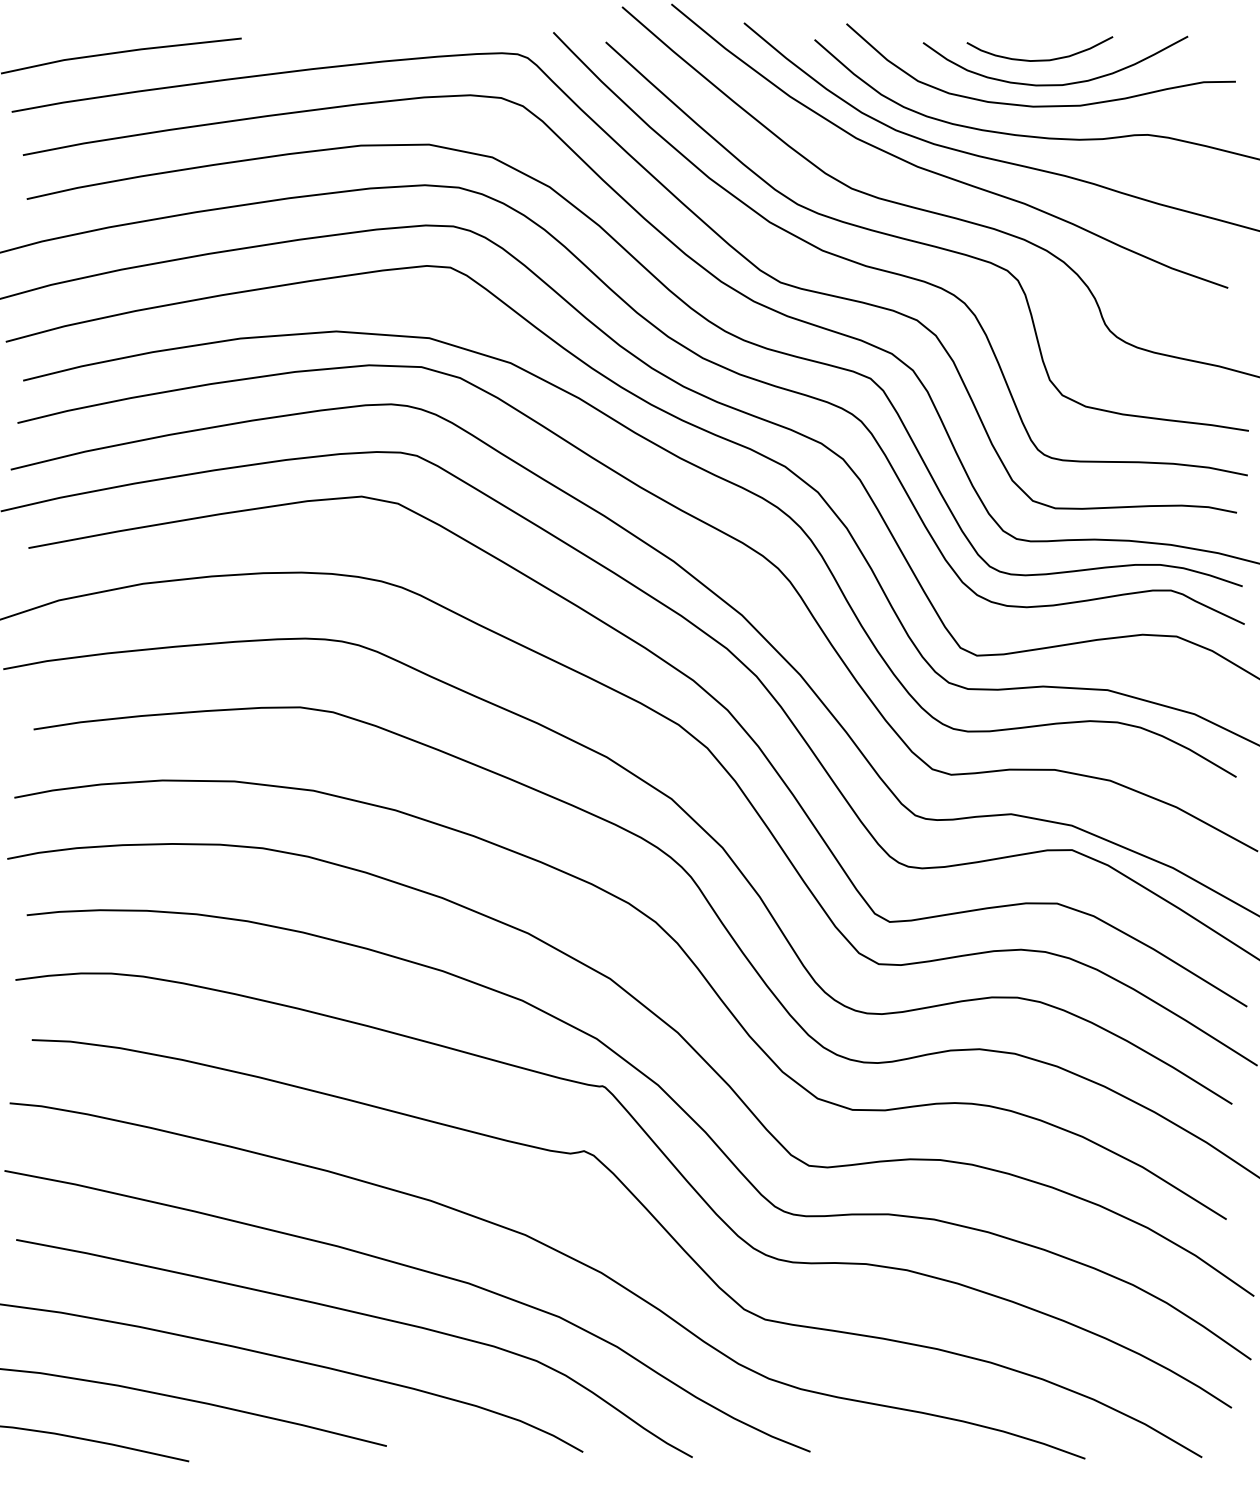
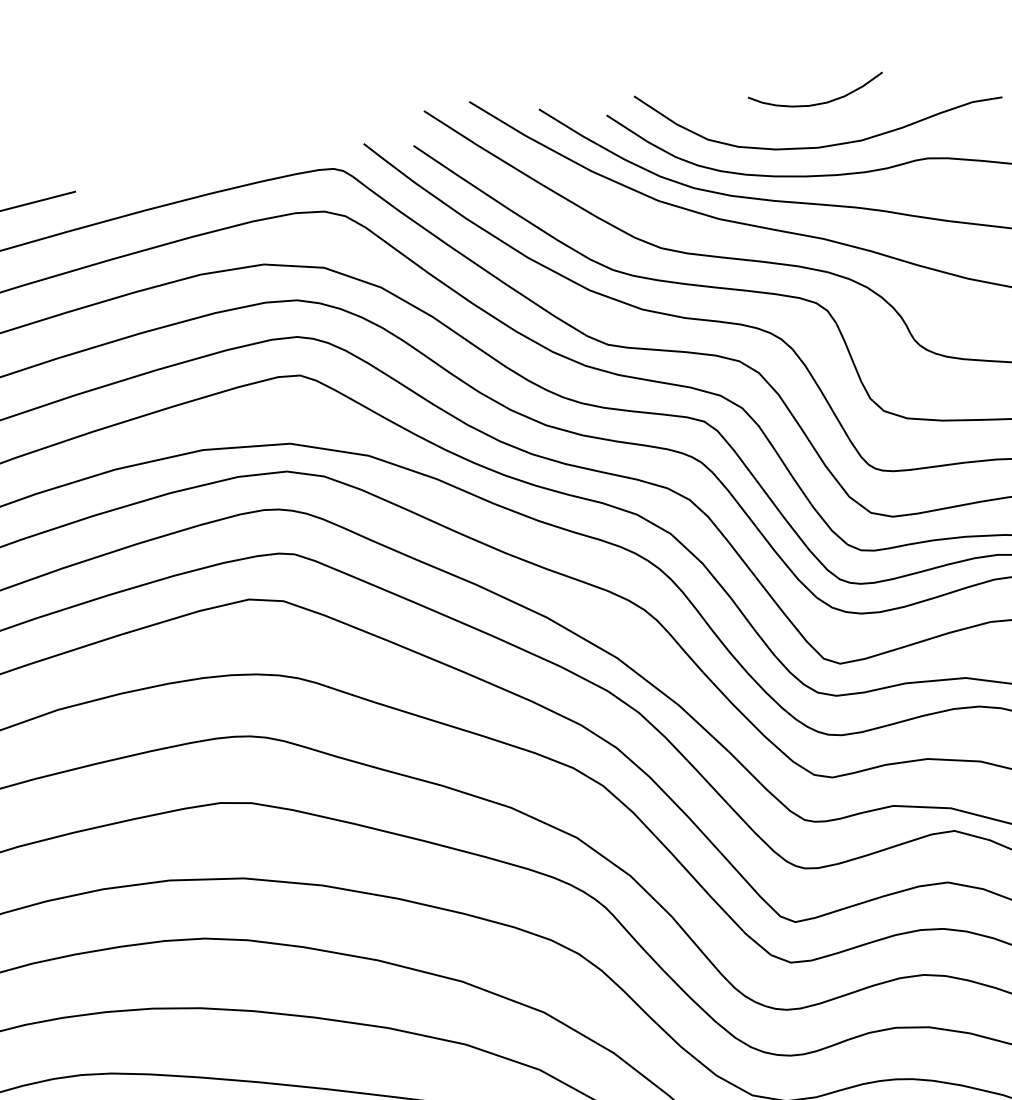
curve: (1055, 84) -> (835, 124), removed

